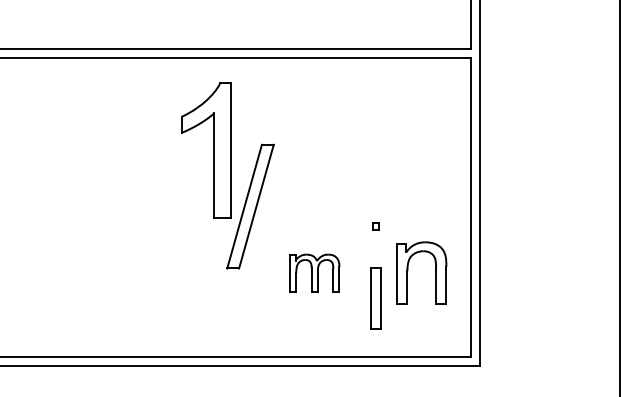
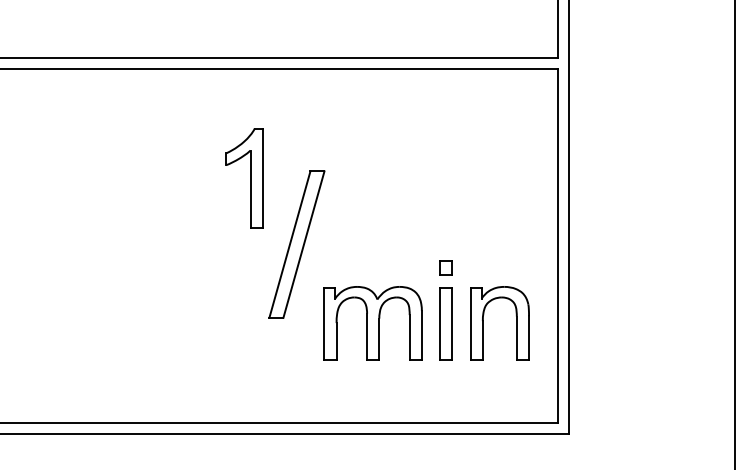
part: (206, 150) -> (244, 178), size x0.62
part: (375, 225) -> (445, 267), size x1.67
part: (314, 273) -> (372, 323), size x1.67
part: (375, 297) -> (445, 323), moved

